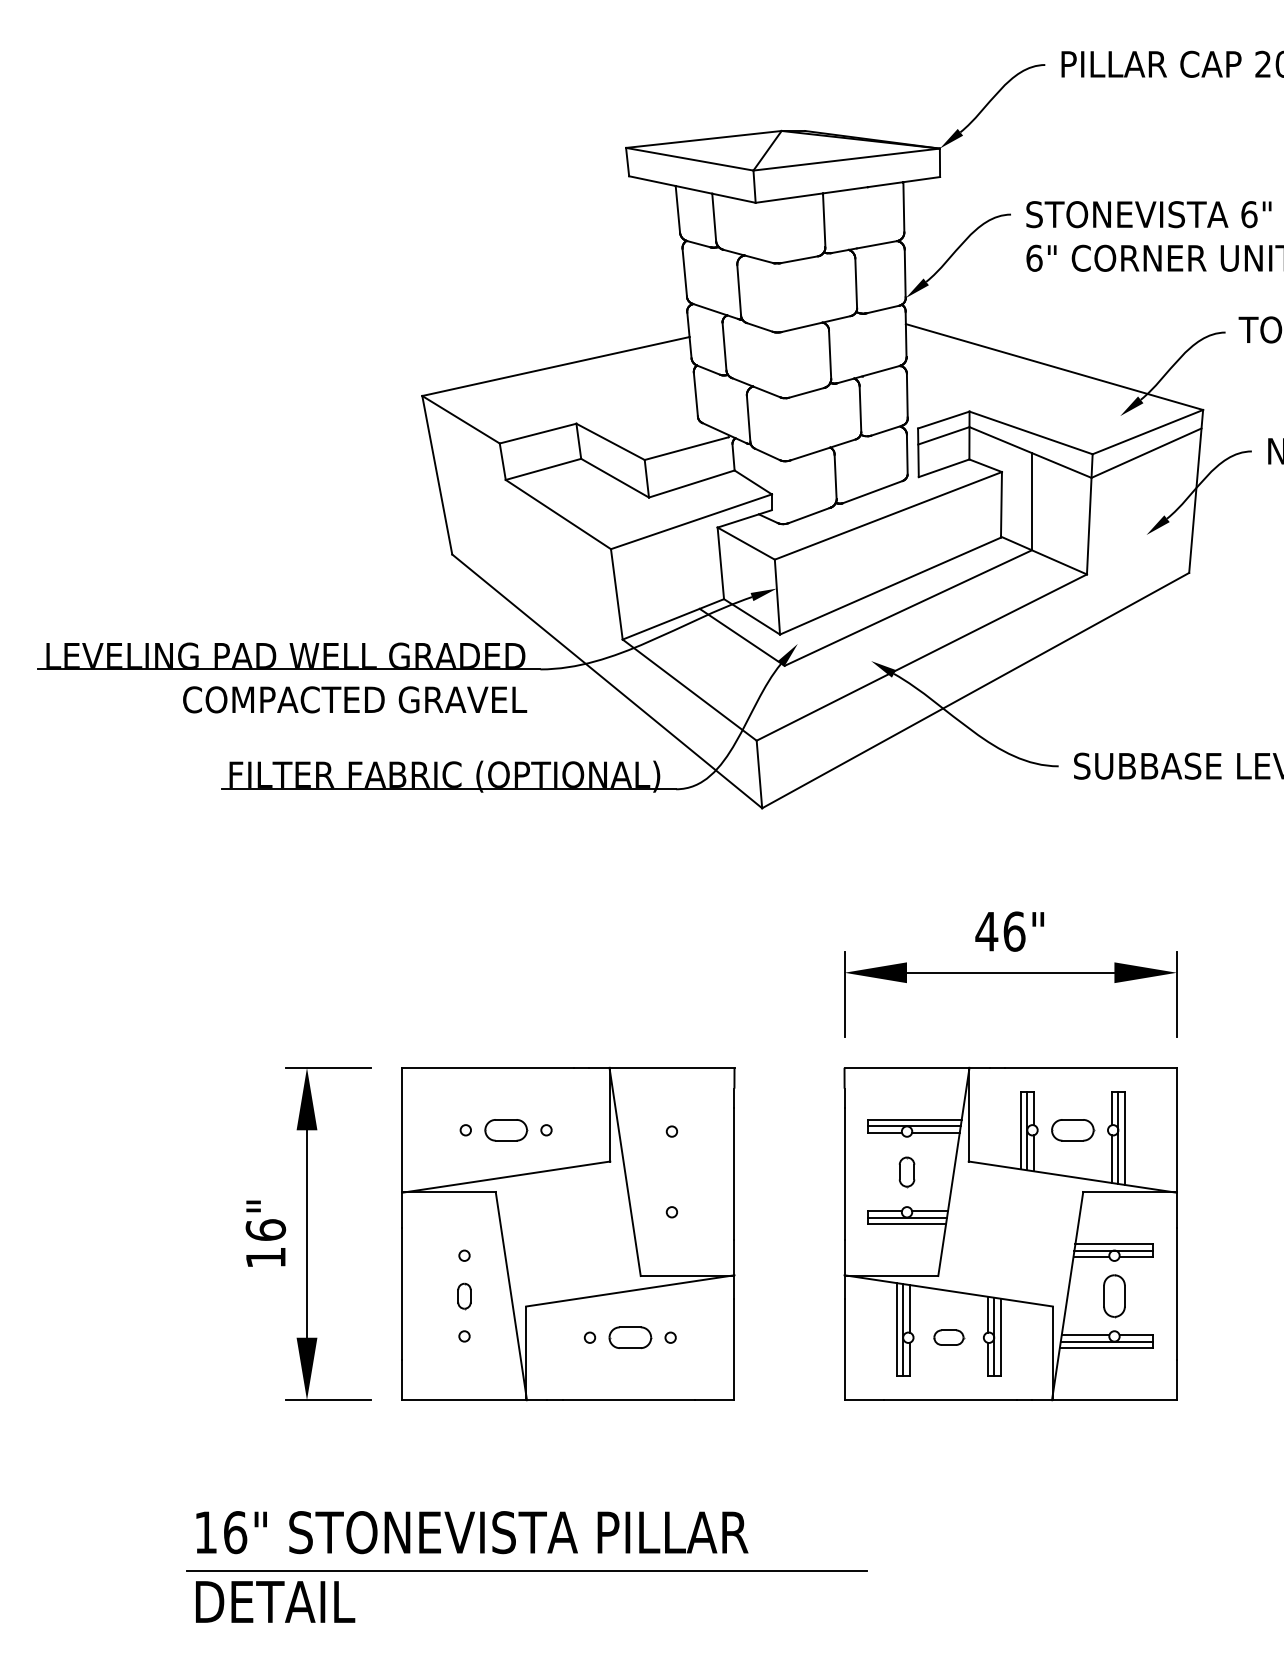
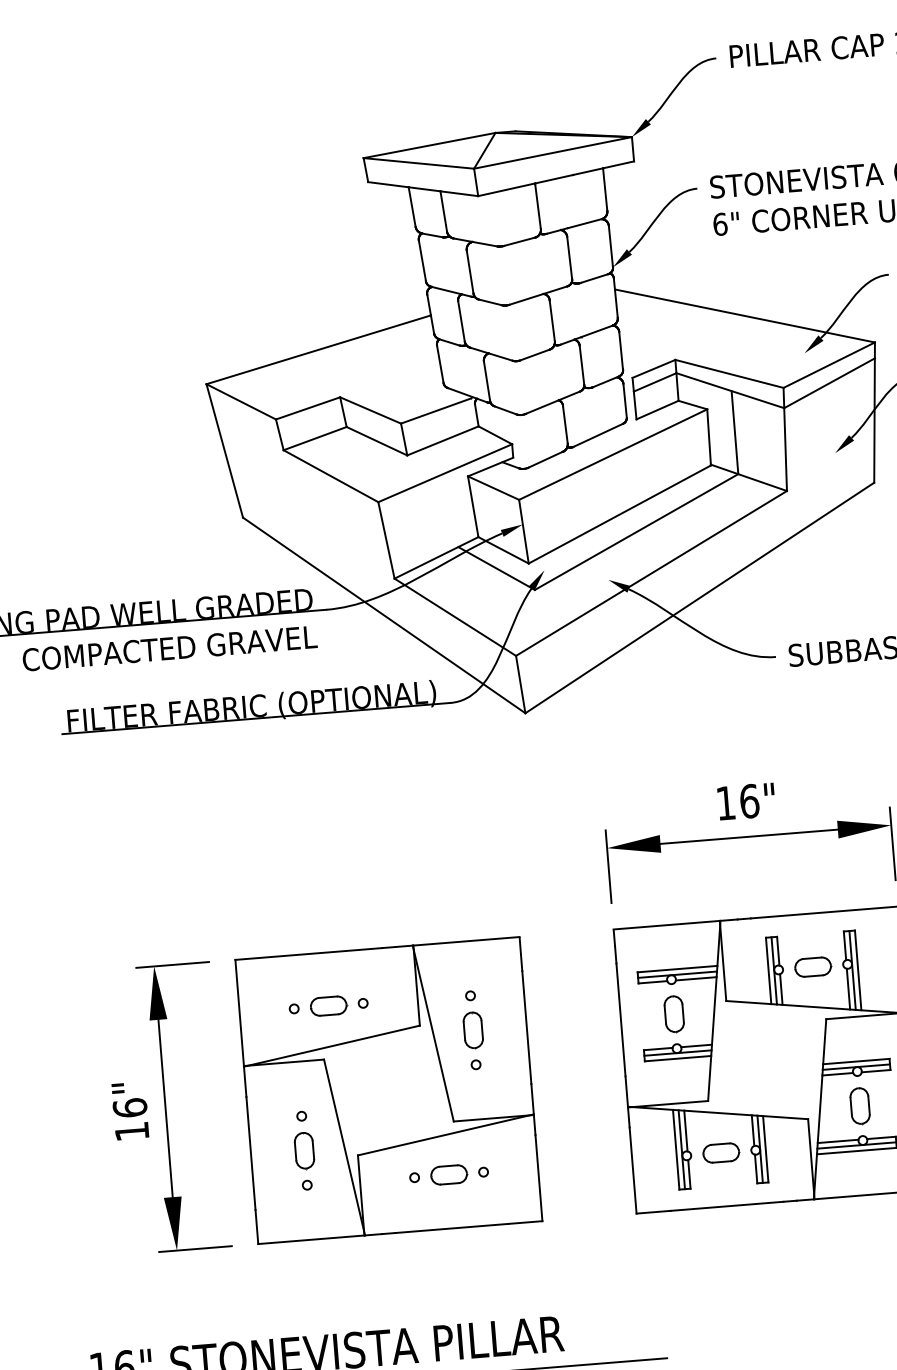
text: (986, 931) -> (725, 803), 46" -> 16"
part: (671, 1172) -> (472, 1030), added
part: (906, 1172) -> (673, 1014), size x1.43
part: (464, 1296) -> (304, 1151), size x1.67
part: (949, 1337) -> (721, 1152), size x1.43

